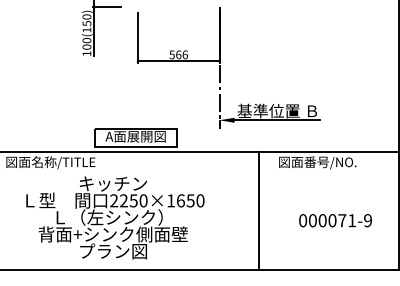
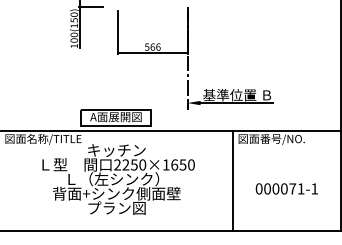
line: (259, 210) -> (232, 180), moved
text: (115, 217) -> (118, 179), moved
text: (367, 220) -> (314, 188), 000071-9 -> 000071-1

